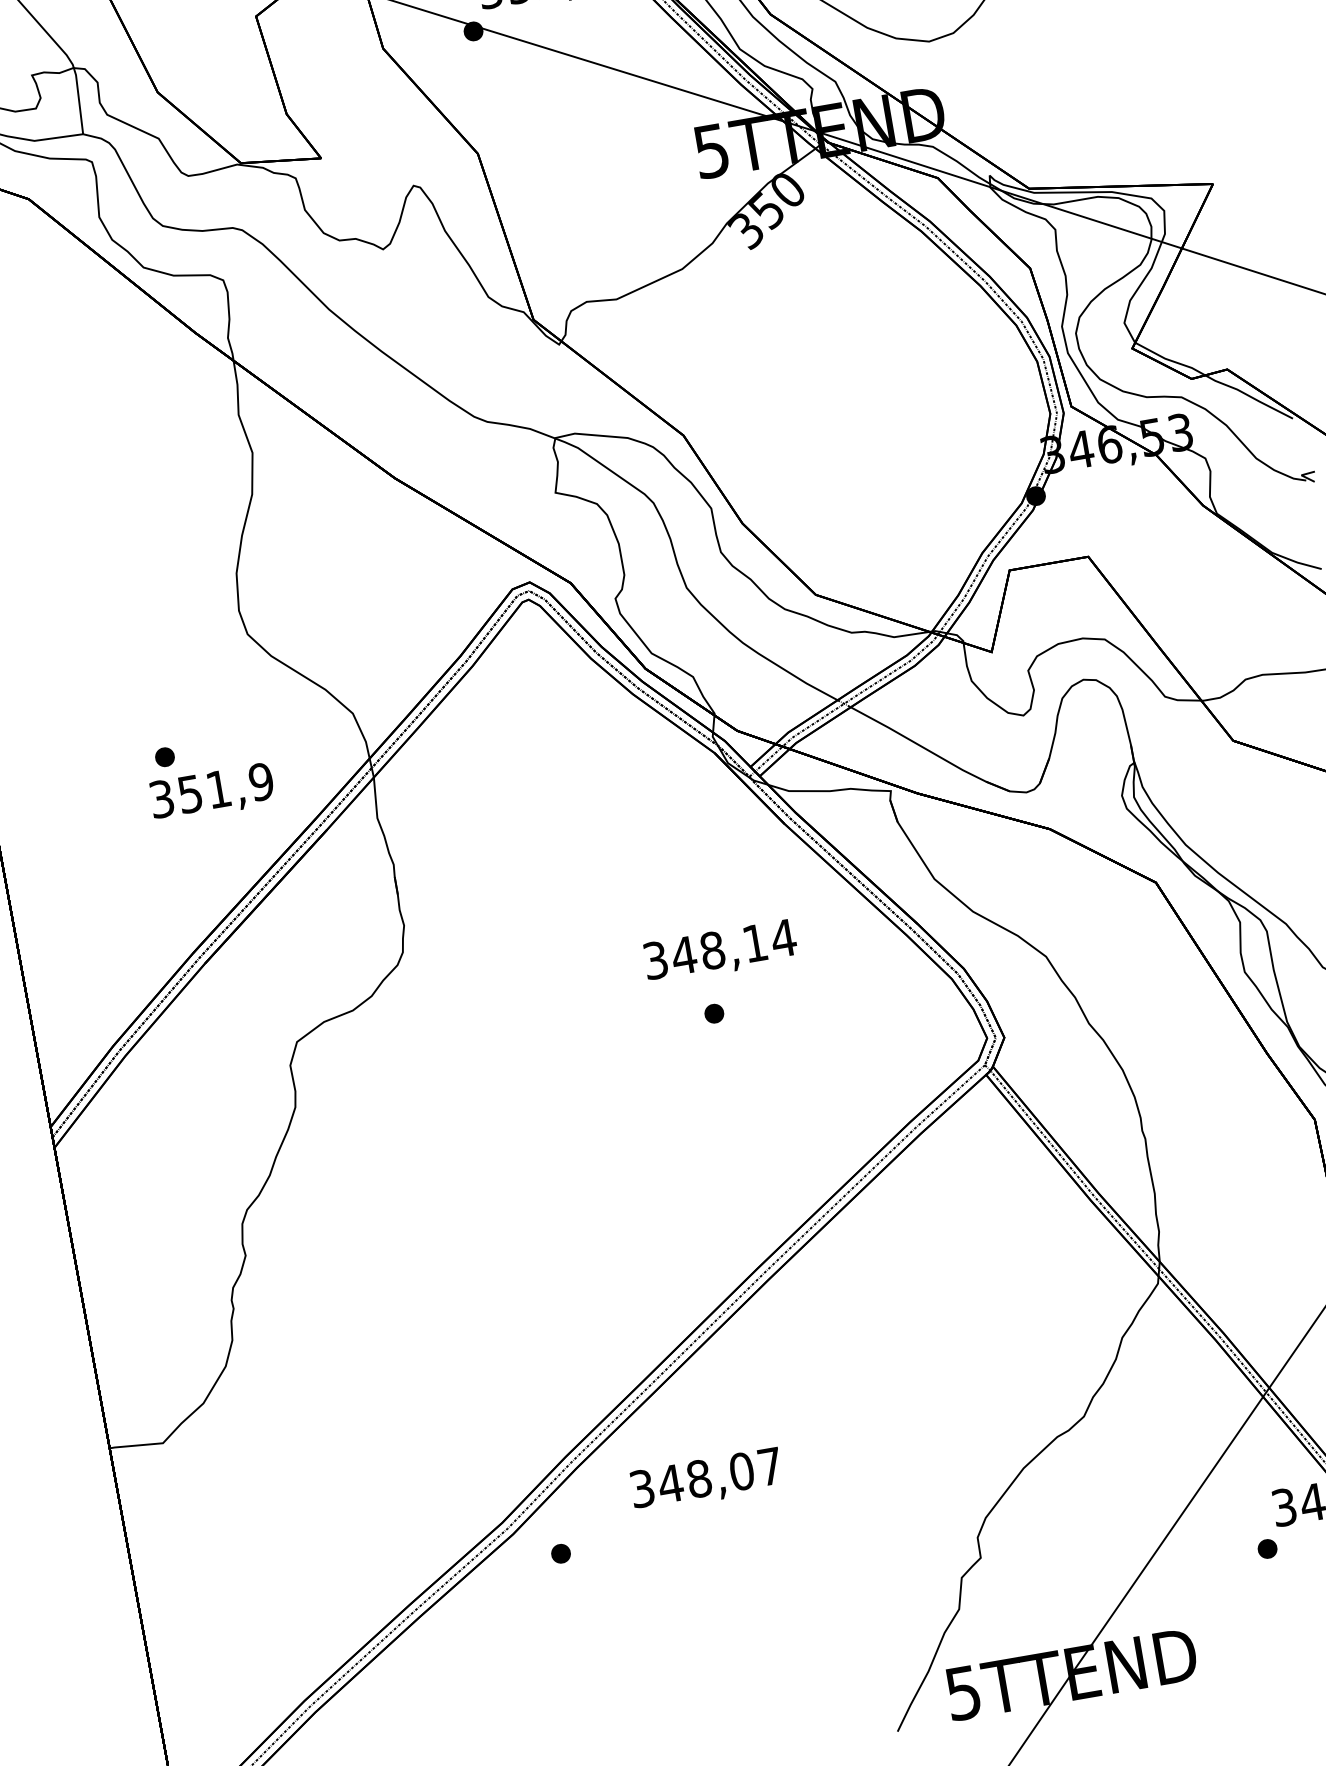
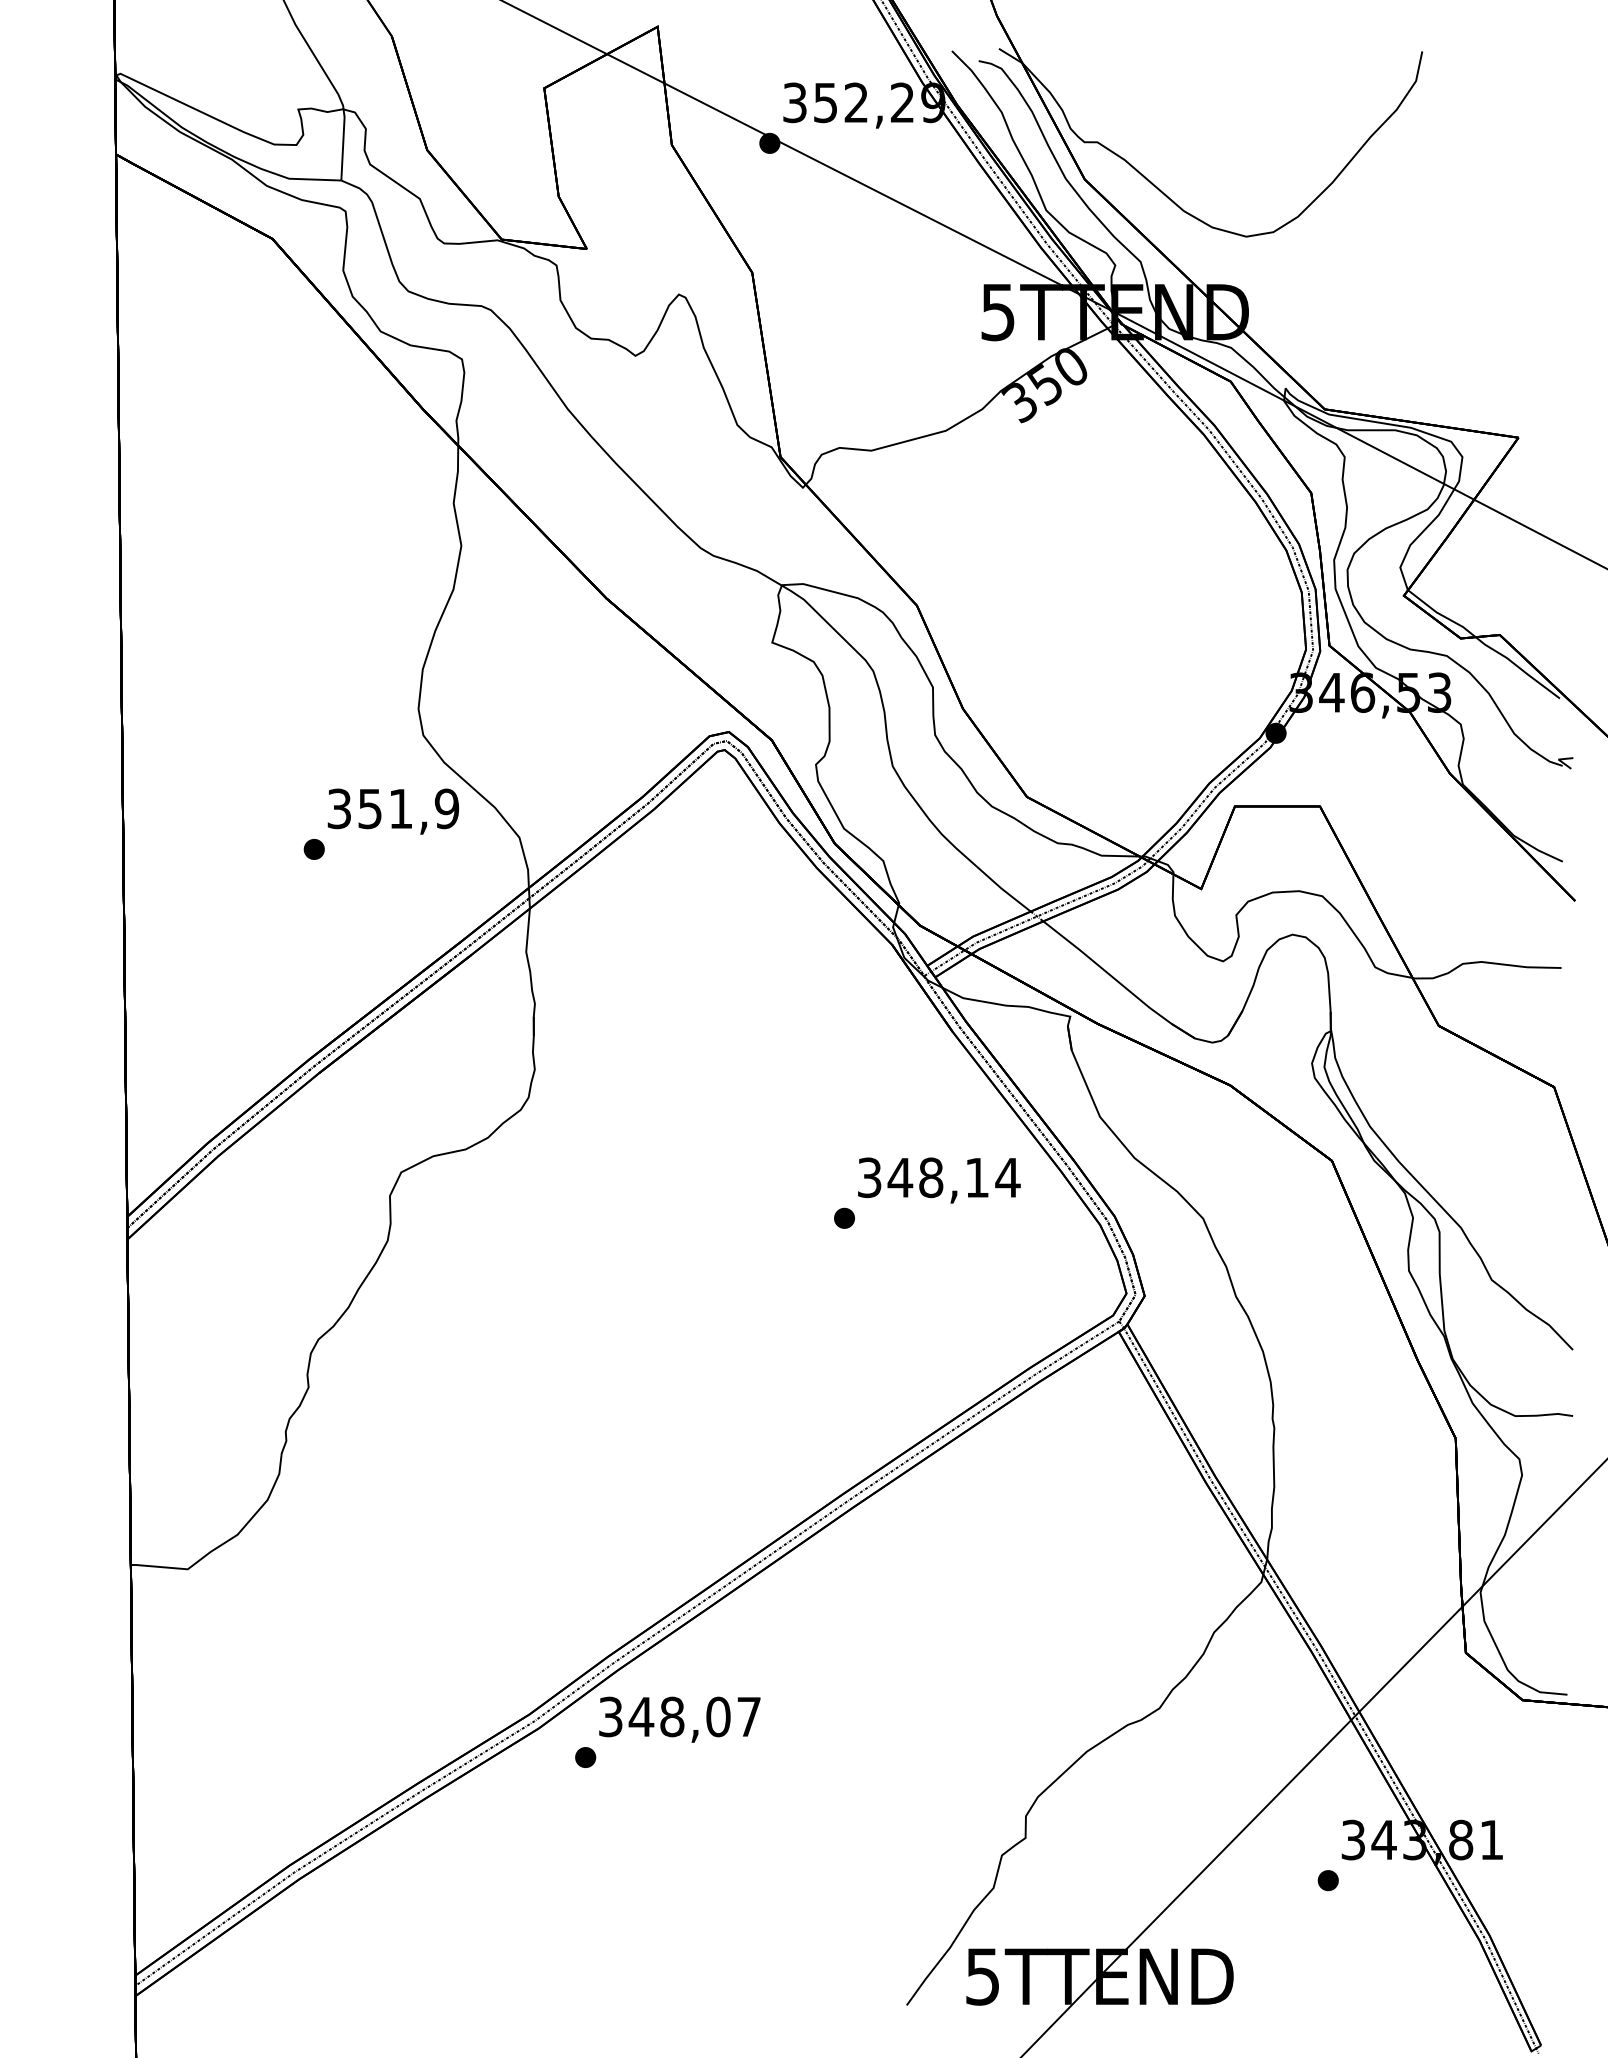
text: (212, 792) -> (393, 811), moved
text: (720, 951) -> (939, 1180), moved
text: (706, 1480) -> (679, 1719), moved

